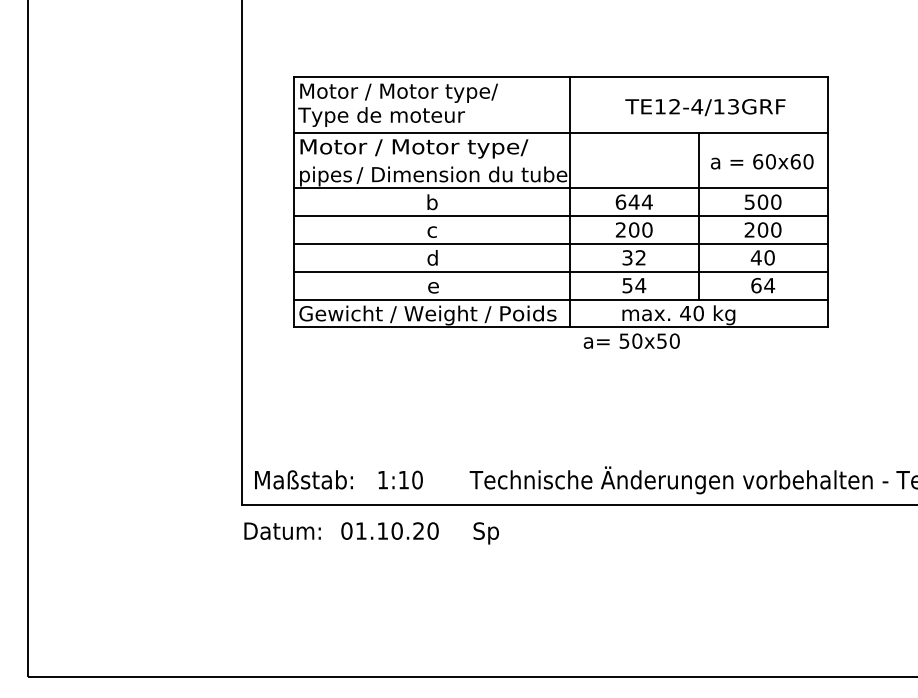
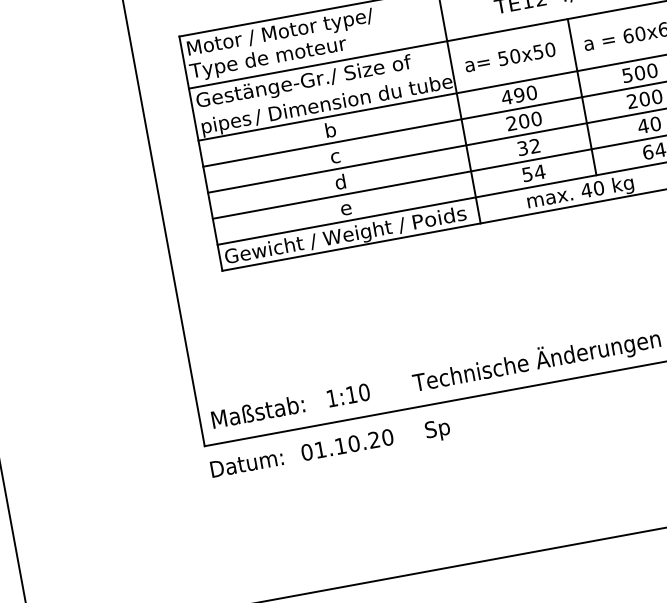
text: (413, 148) -> (303, 82), Motor / Motor type/ -> Gestänge-Gr./ Size of
text: (633, 201) -> (518, 94), 644 -> 490
text: (631, 340) -> (509, 56), moved

